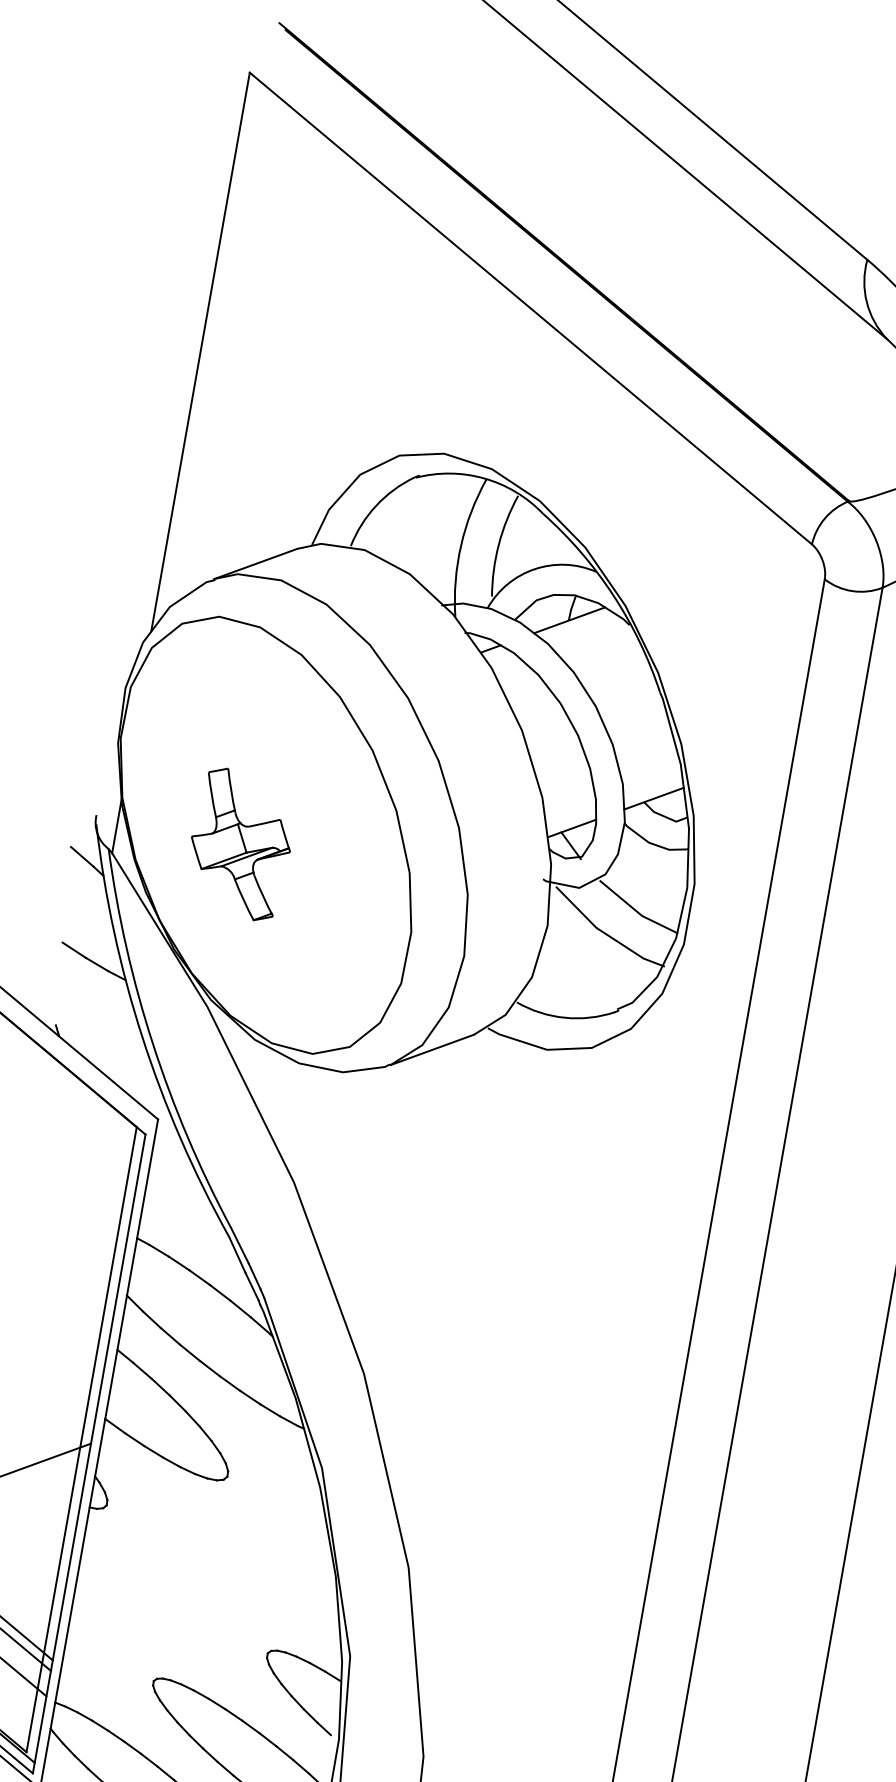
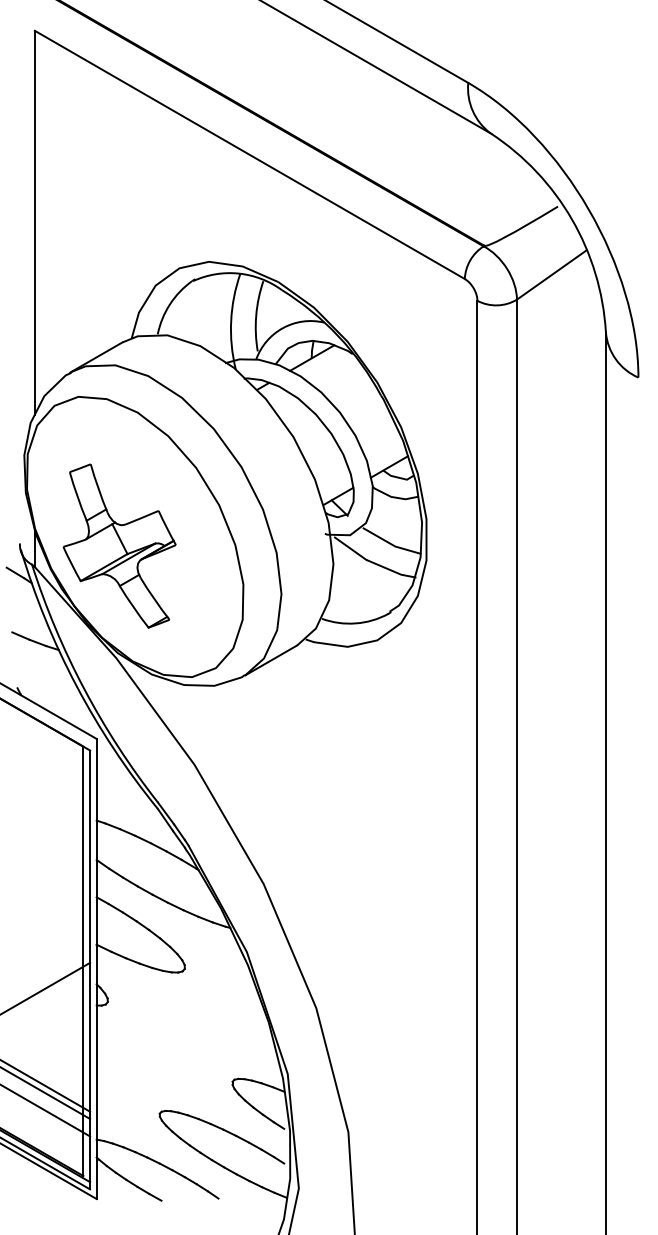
part: (240, 843) -> (119, 545), size x1.67

